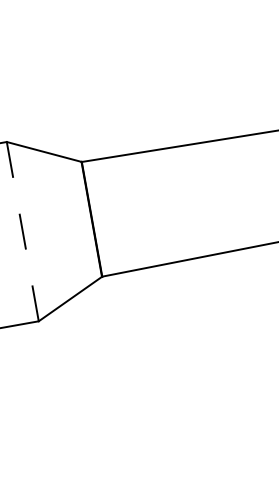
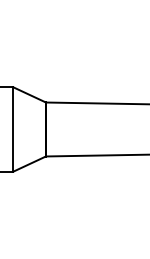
line: (23, 231) -> (13, 129), dashed -> solid

